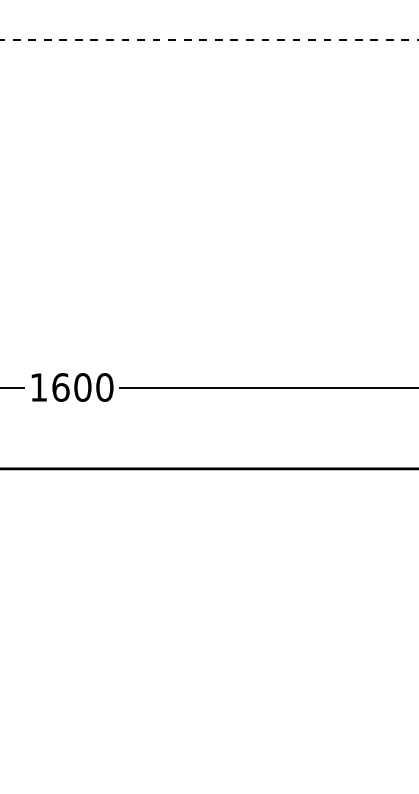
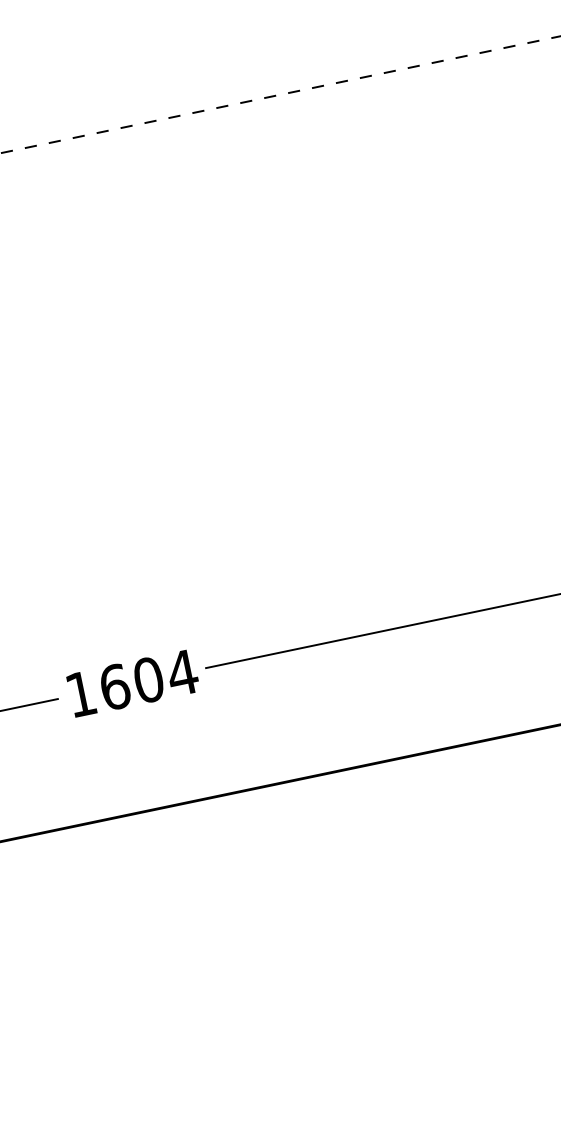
text: (104, 387) -> (182, 673), 1600 -> 1604

